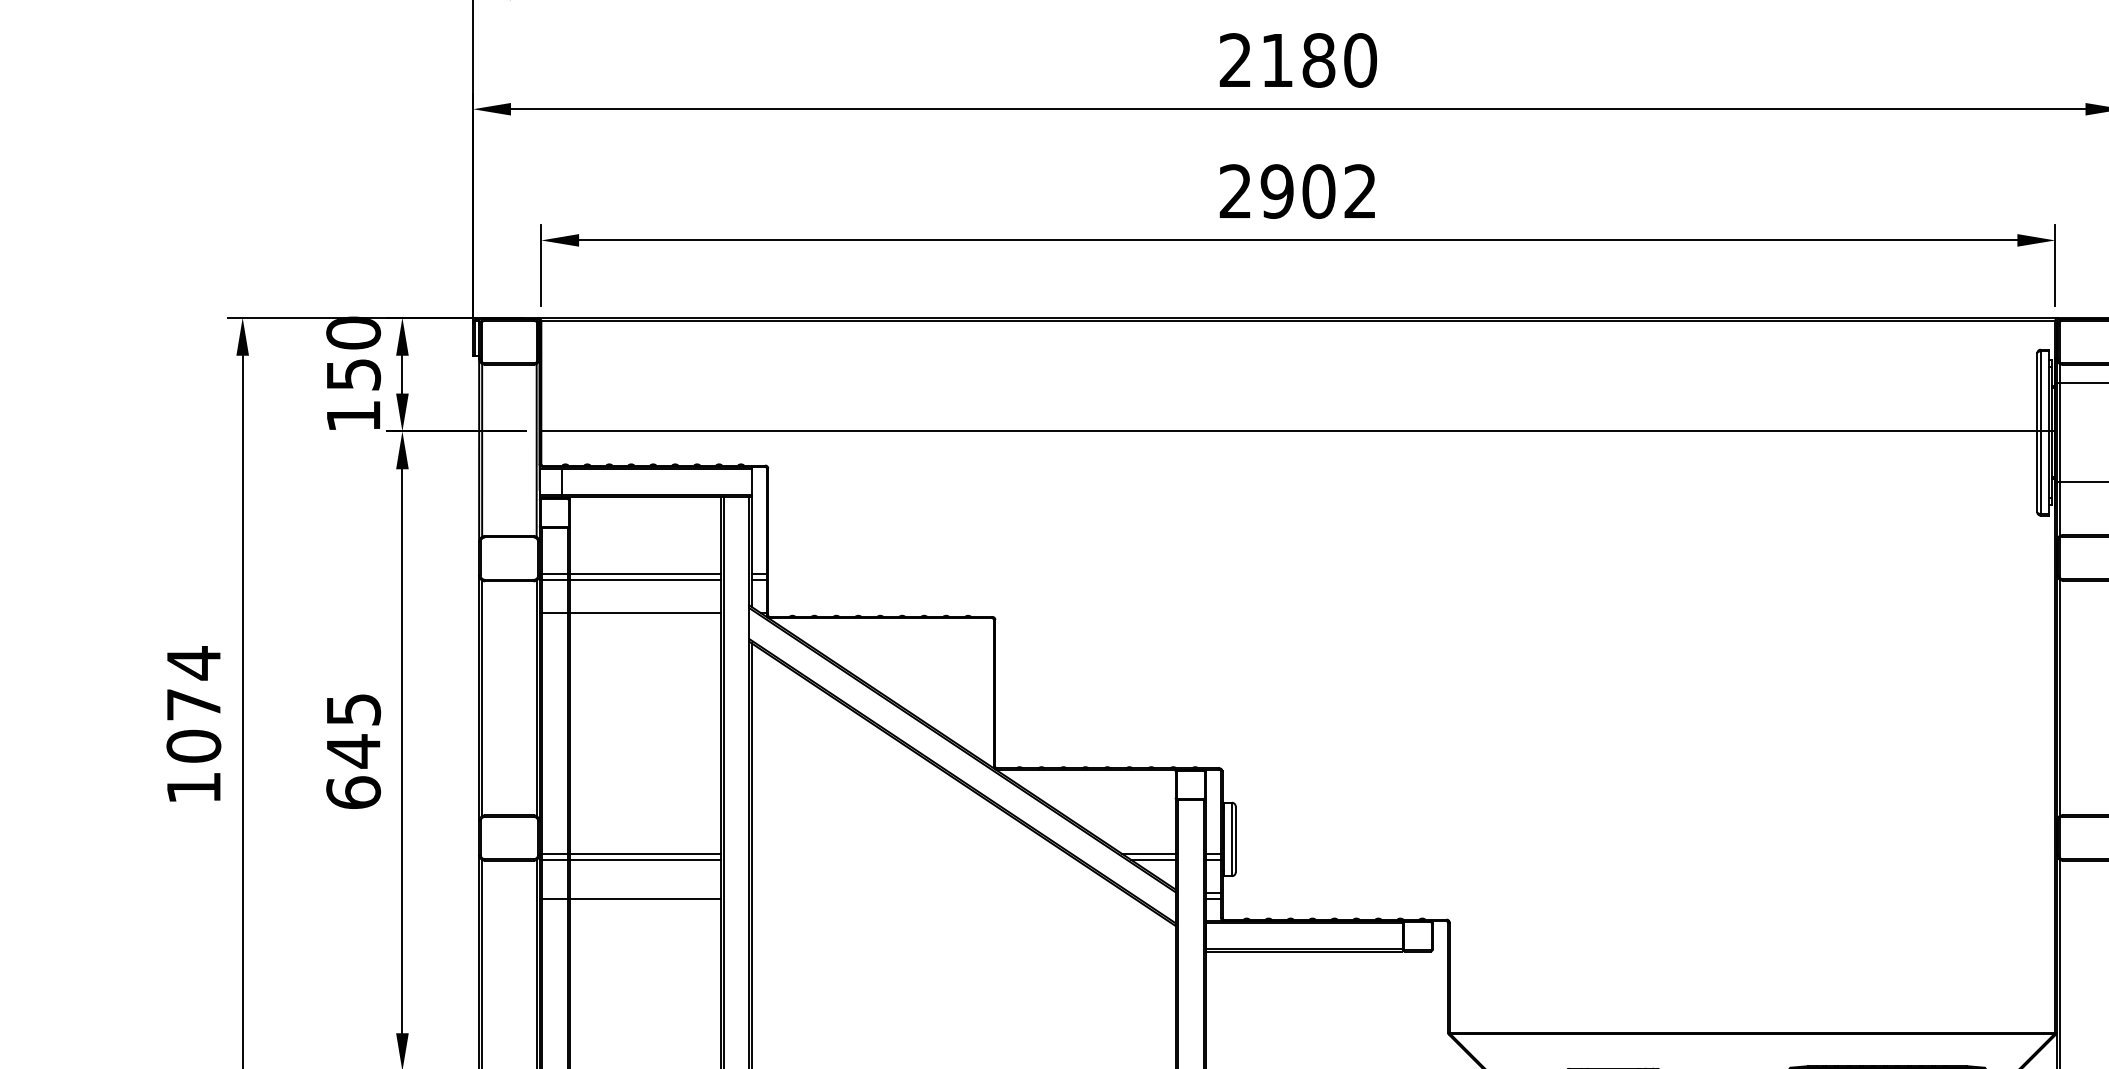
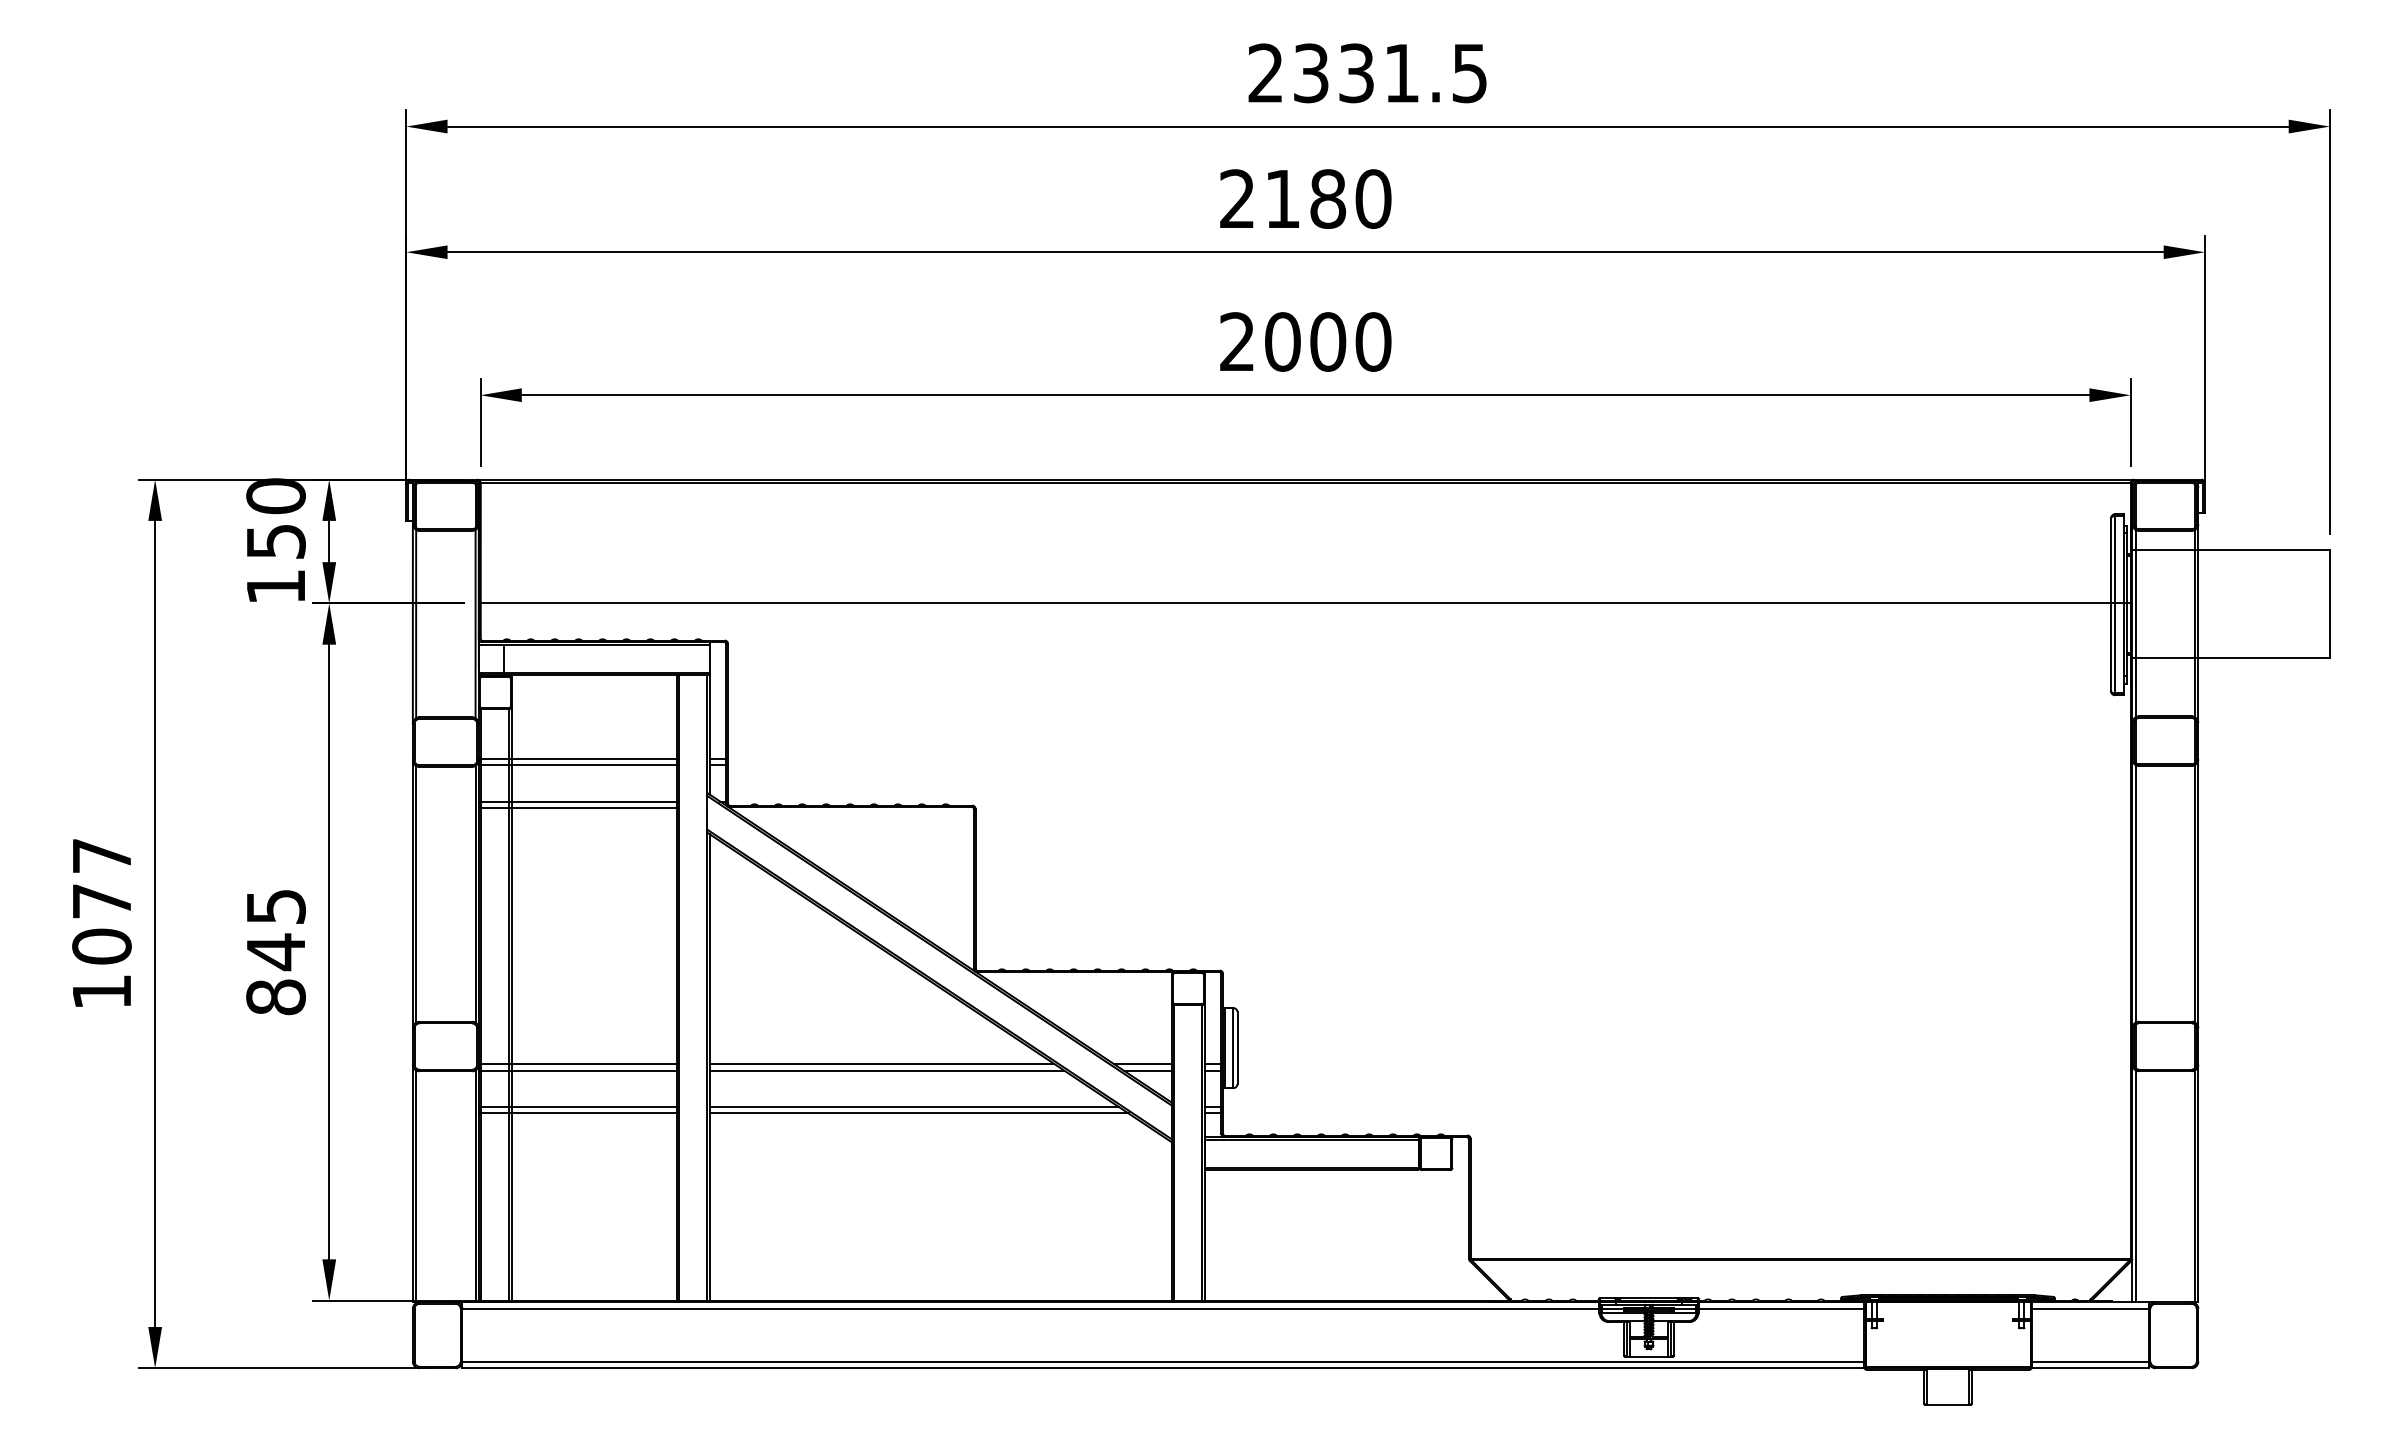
text: (1318, 191) -> (1327, 341), 2902 -> 2000
line: (630, 619) -> (577, 808), added
text: (193, 663) -> (101, 856), 1074 -> 1077
text: (353, 793) -> (275, 997), 645 -> 845
line: (909, 853) -> (881, 1063), added
line: (913, 859) -> (886, 1070), added
line: (630, 893) -> (577, 1106), added
line: (938, 893) -> (913, 1106), added
line: (943, 899) -> (918, 1113), added

